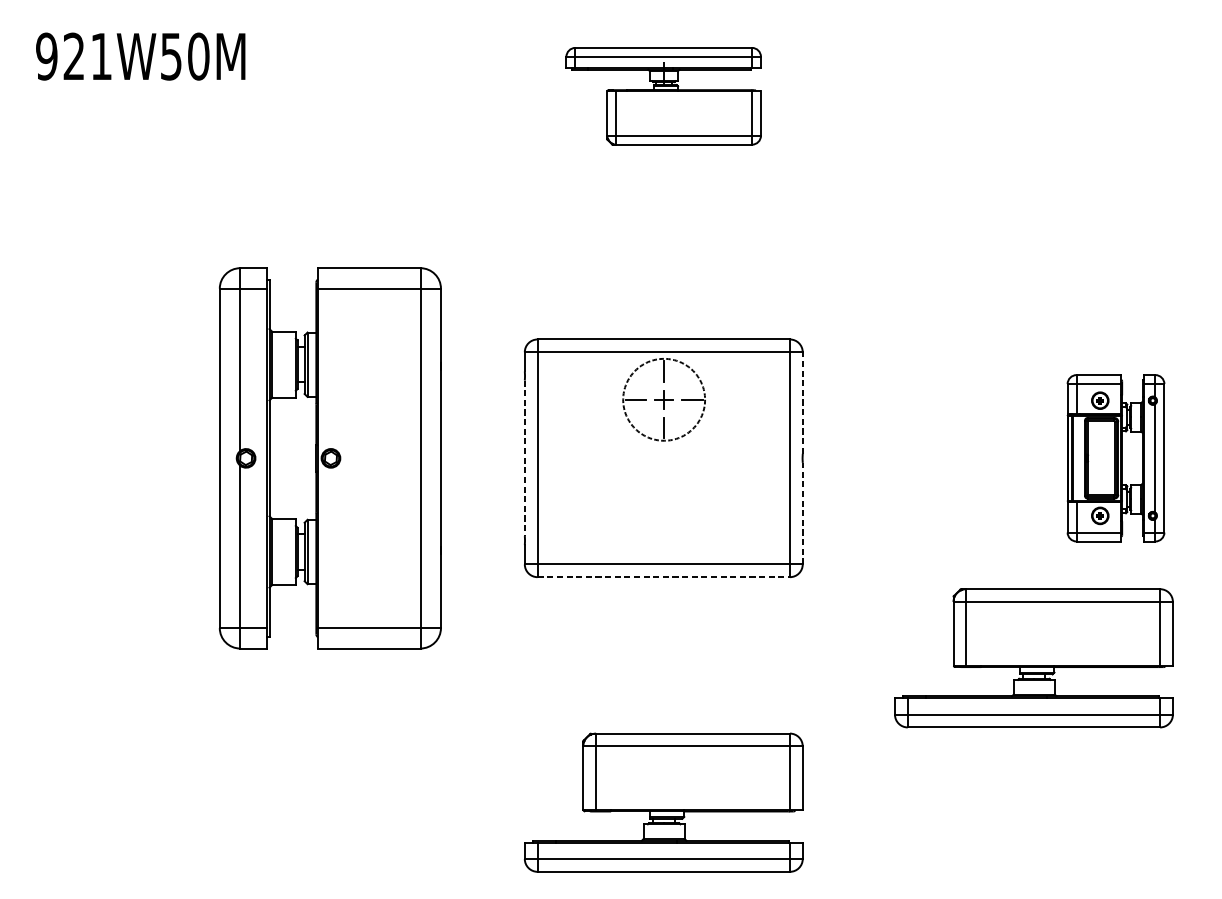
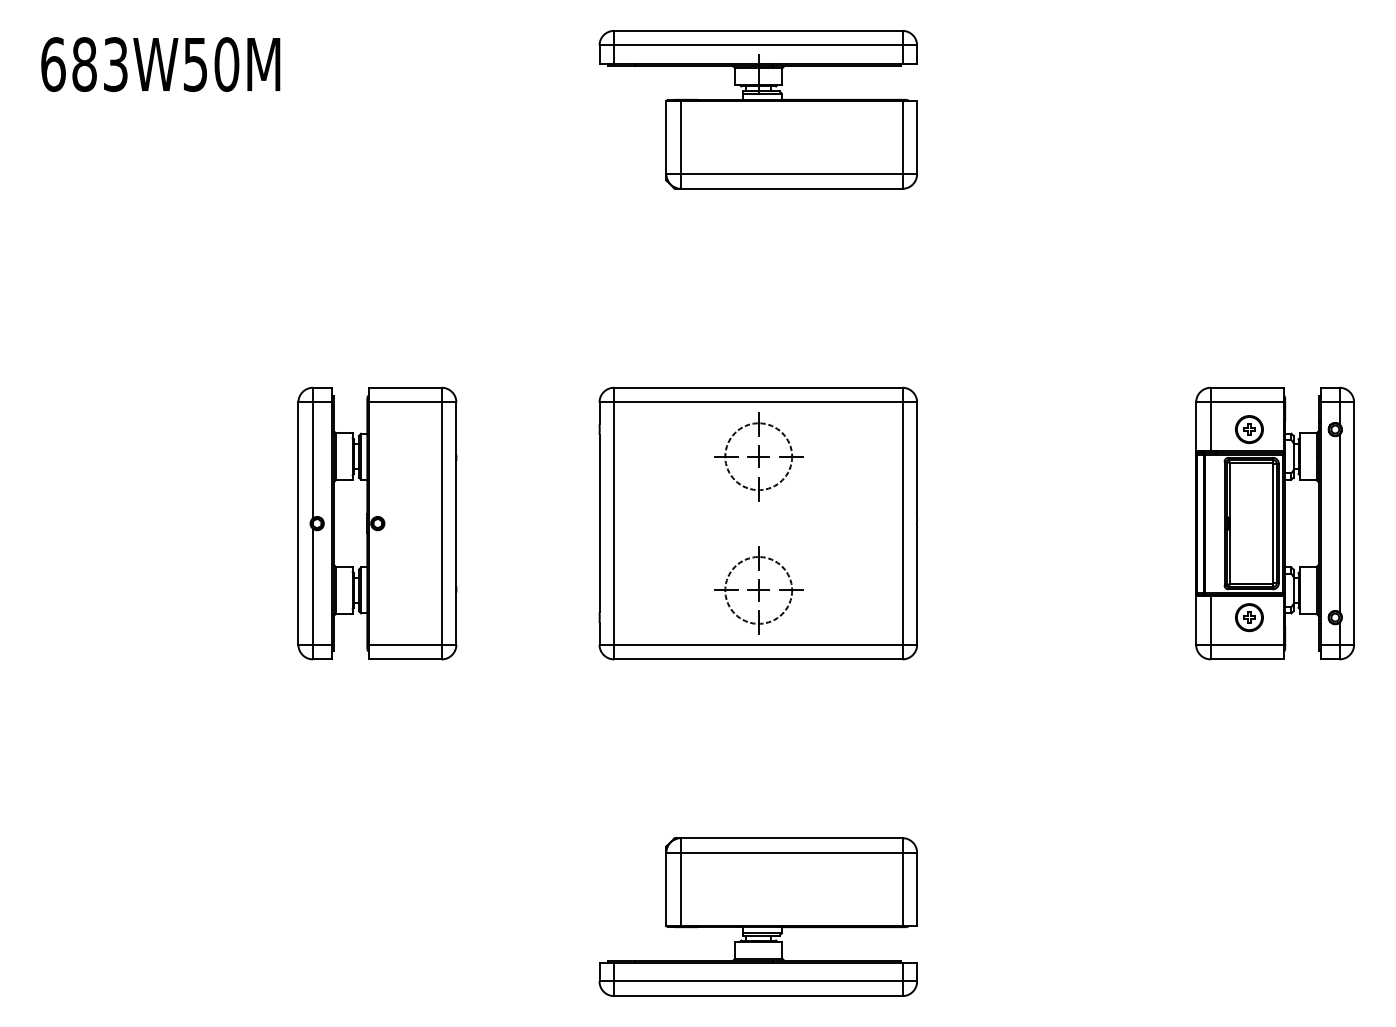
text: (74, 56) -> (84, 64), 921W50M -> 683W50M
part: (663, 95) -> (757, 109), size x1.43
circle: (663, 399) -> (758, 456), size x0.71
line: (803, 403) -> (917, 460), dashed -> solid
part: (330, 458) -> (377, 523), size x0.62
line: (524, 458) -> (599, 523), dashed -> solid
part: (1115, 458) -> (1274, 523), size x1.43
line: (803, 513) -> (917, 586), dashed -> solid
part: (663, 516) -> (758, 590), added
line: (663, 577) -> (758, 659), dashed -> solid
part: (1033, 657) -> (1180, 751), removed

